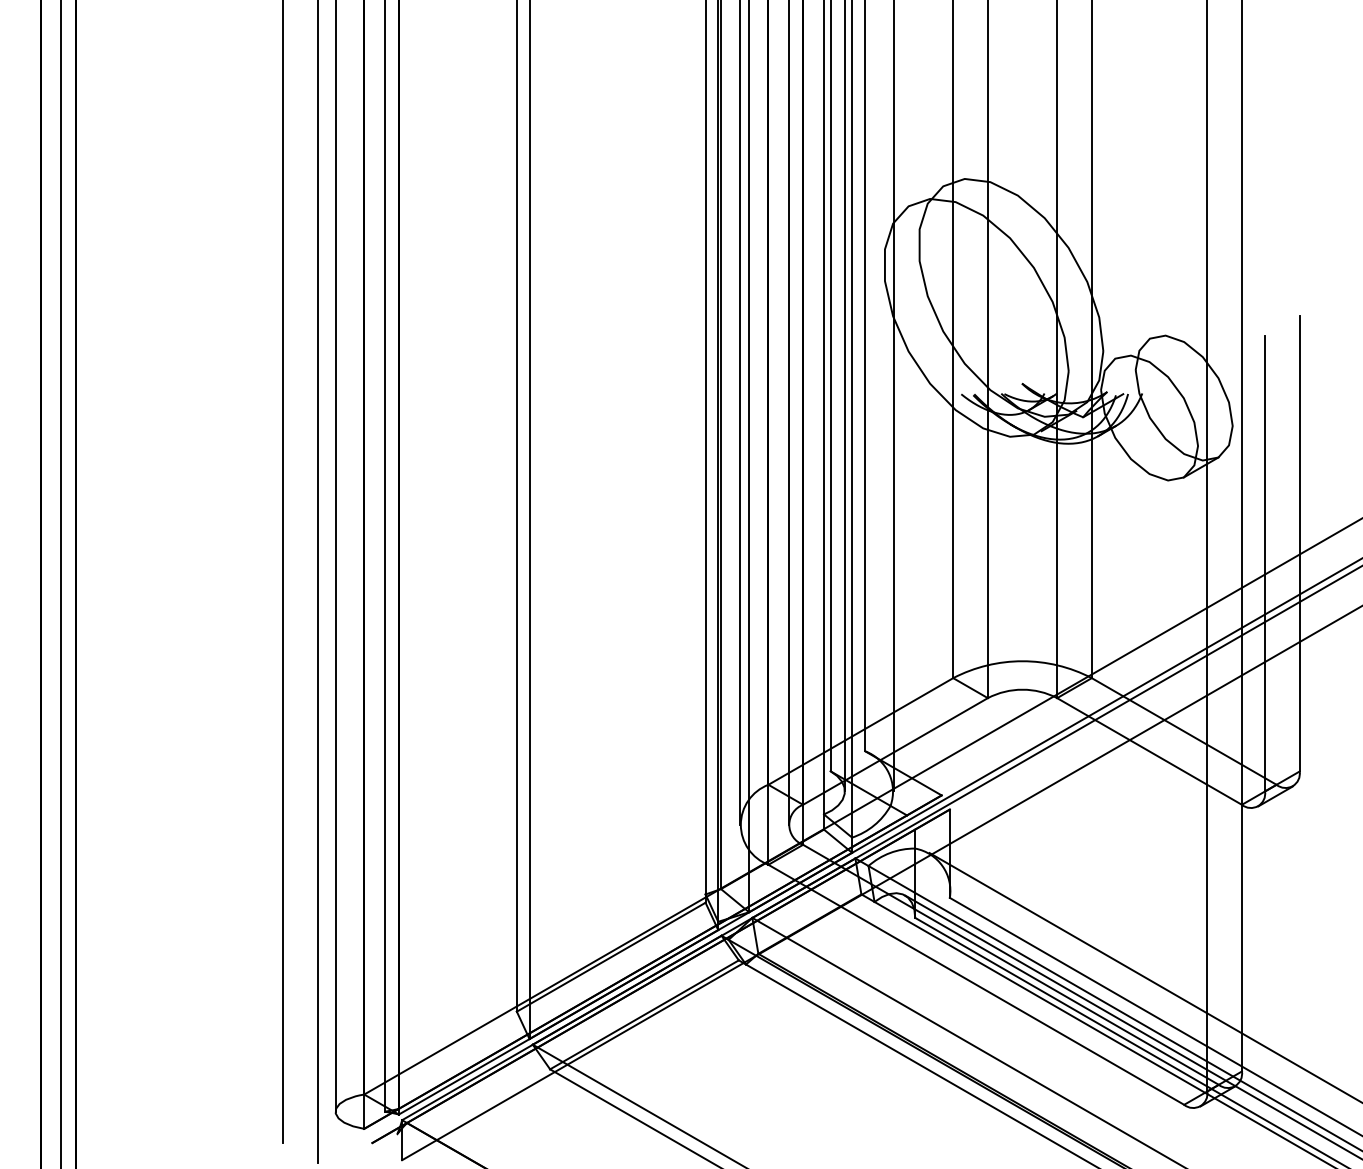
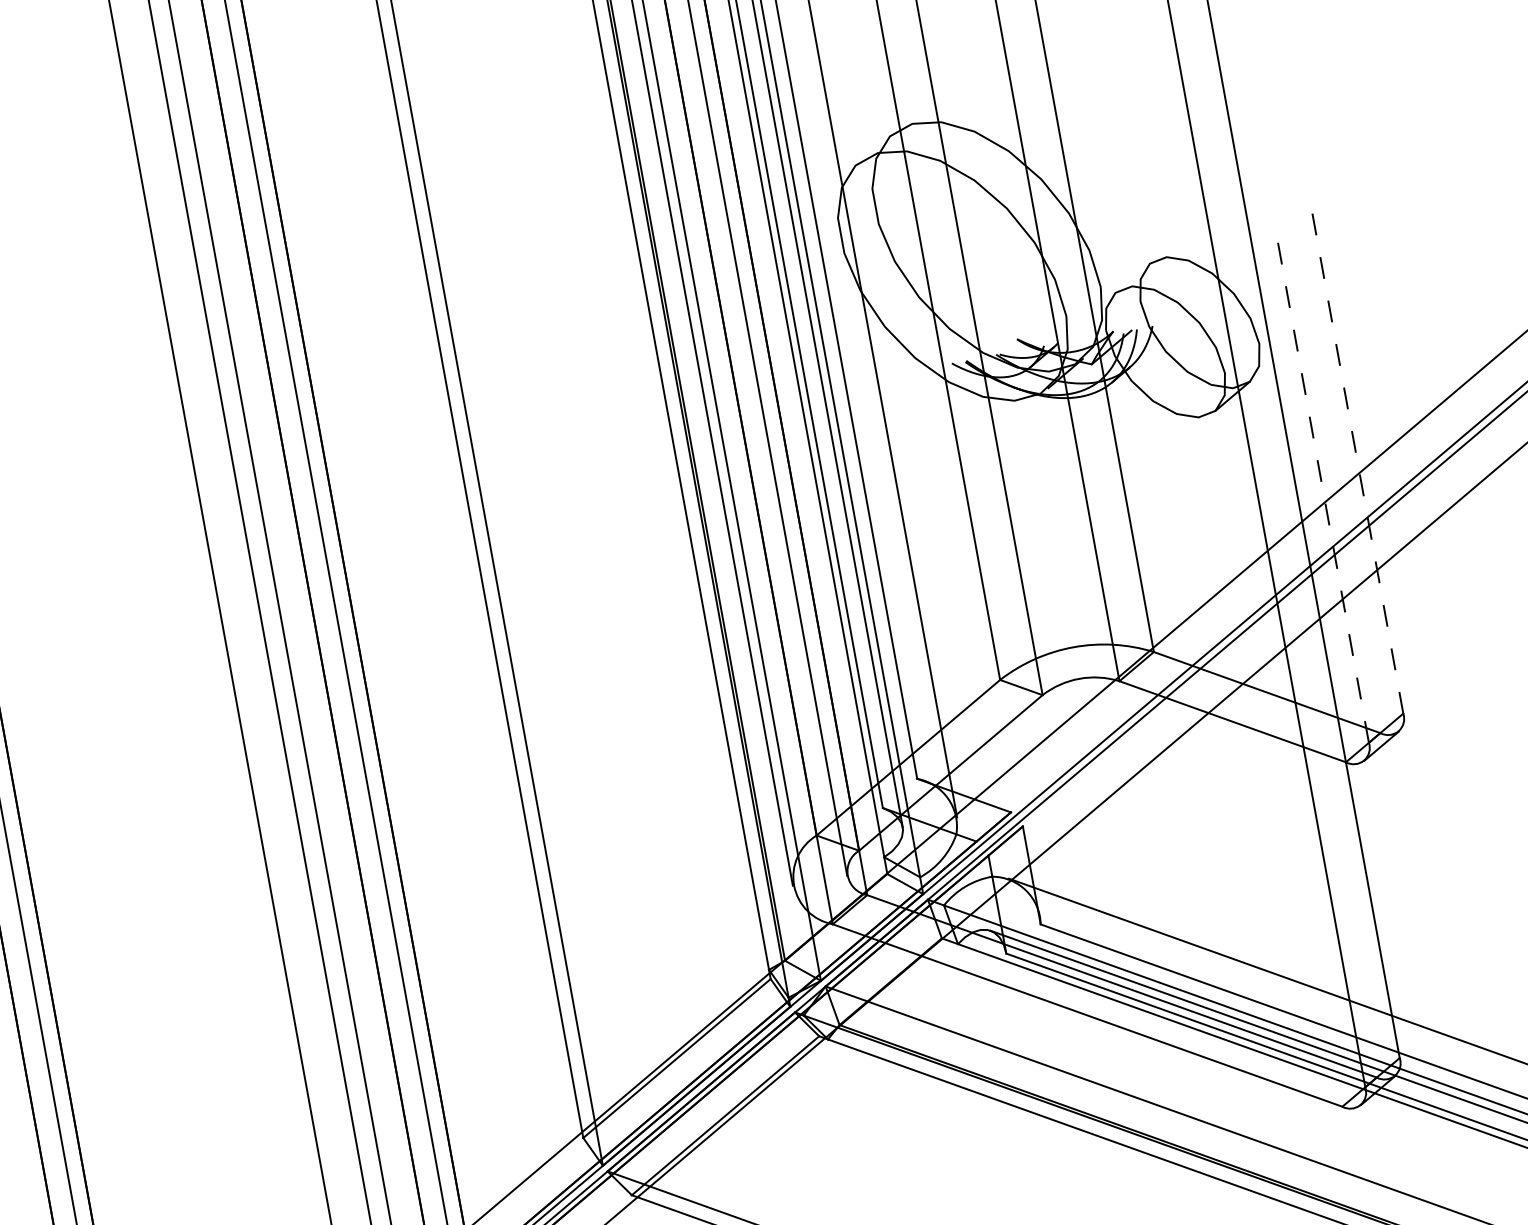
line: (1299, 543) -> (1357, 460), solid -> dashed
line: (1265, 563) -> (1323, 489), solid -> dashed

